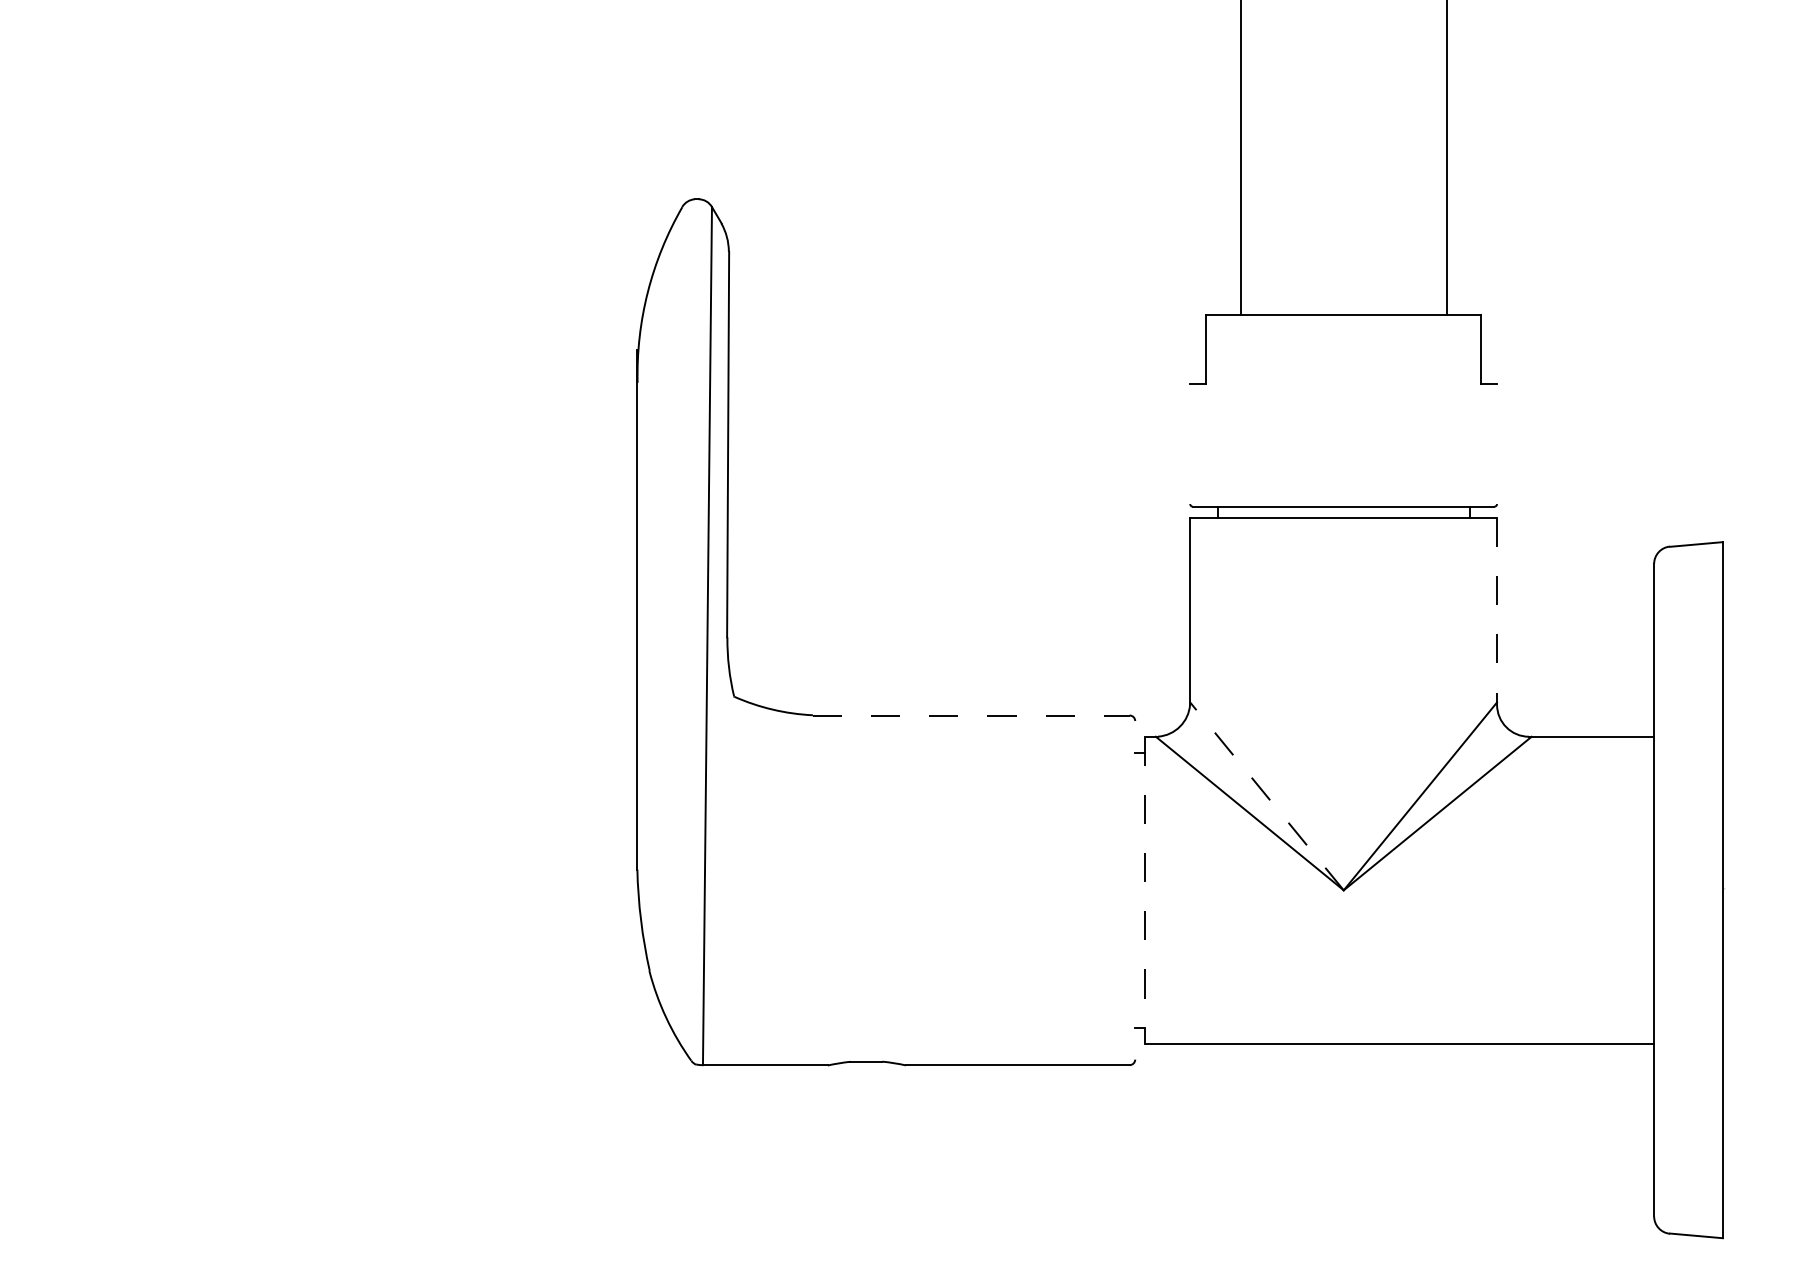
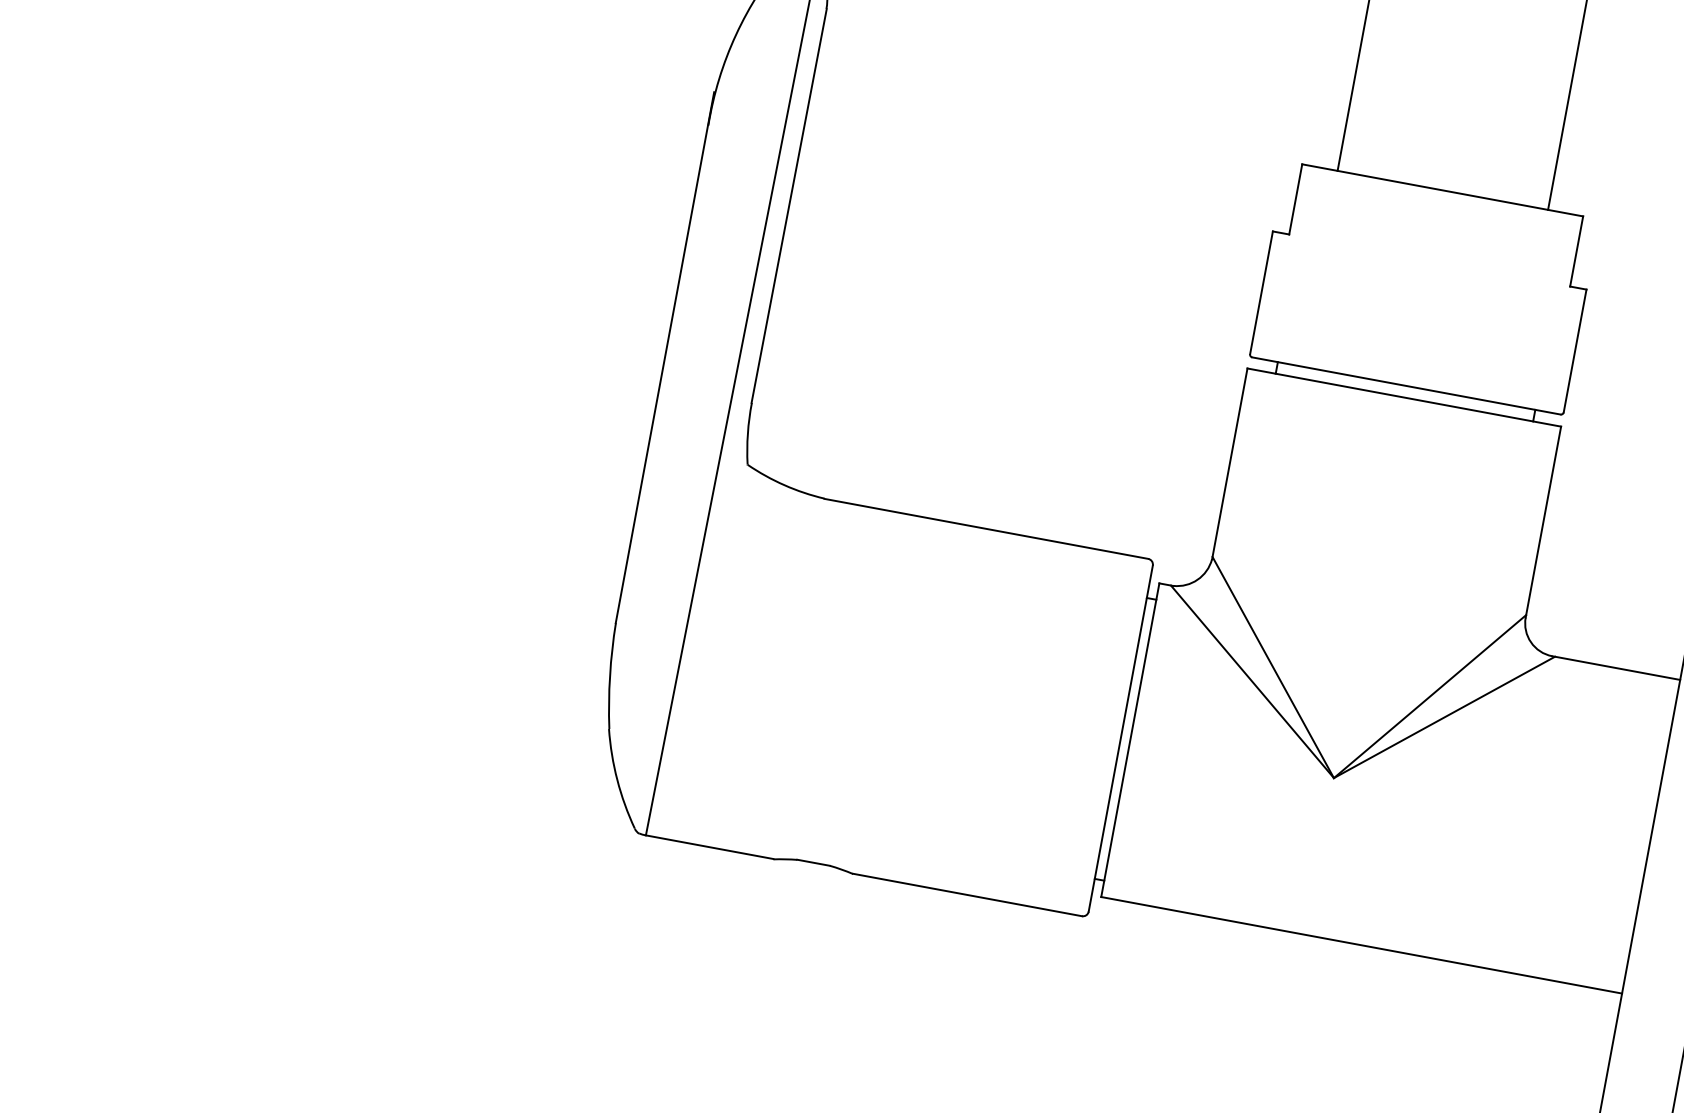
line: (1190, 443) -> (1261, 292), added
line: (1497, 443) -> (1575, 350), added
line: (1497, 611) -> (1543, 522), dashed -> solid
line: (971, 715) -> (986, 528), dashed -> solid
line: (1266, 795) -> (1272, 666), dashed -> solid
line: (1135, 890) -> (1121, 738), added
line: (1144, 890) -> (1130, 740), dashed -> solid

